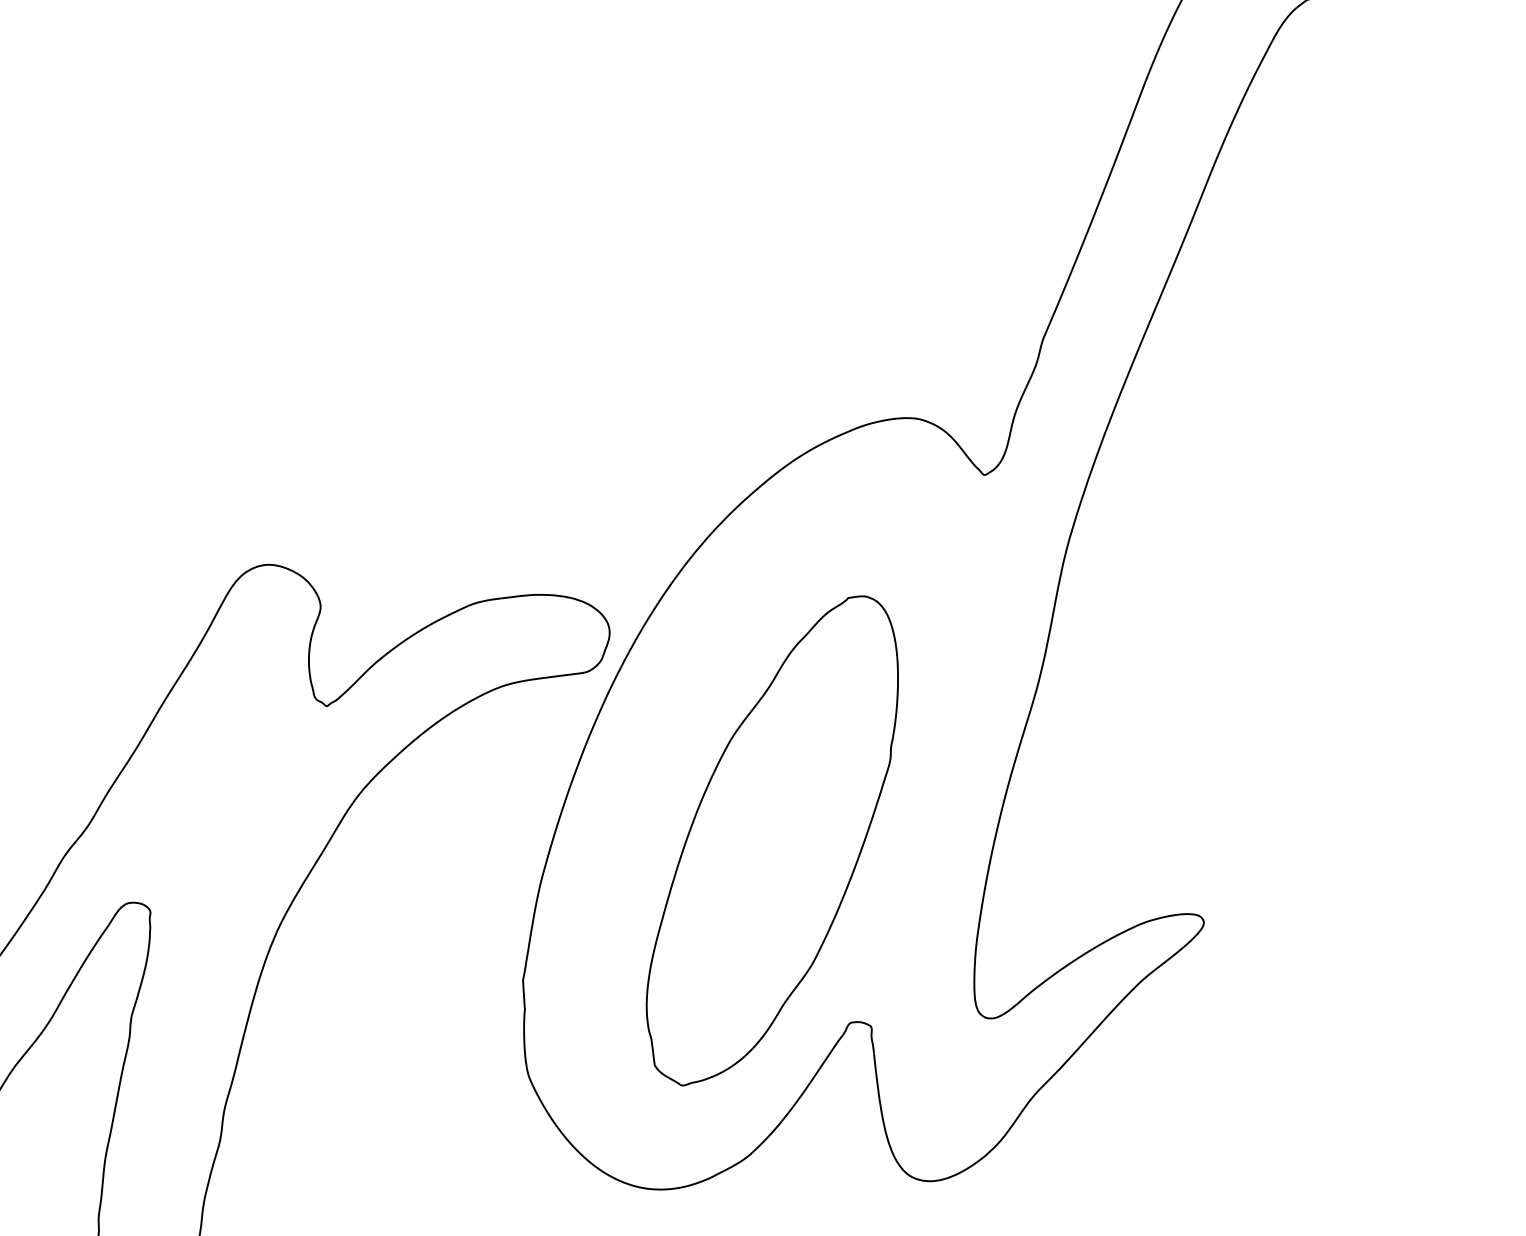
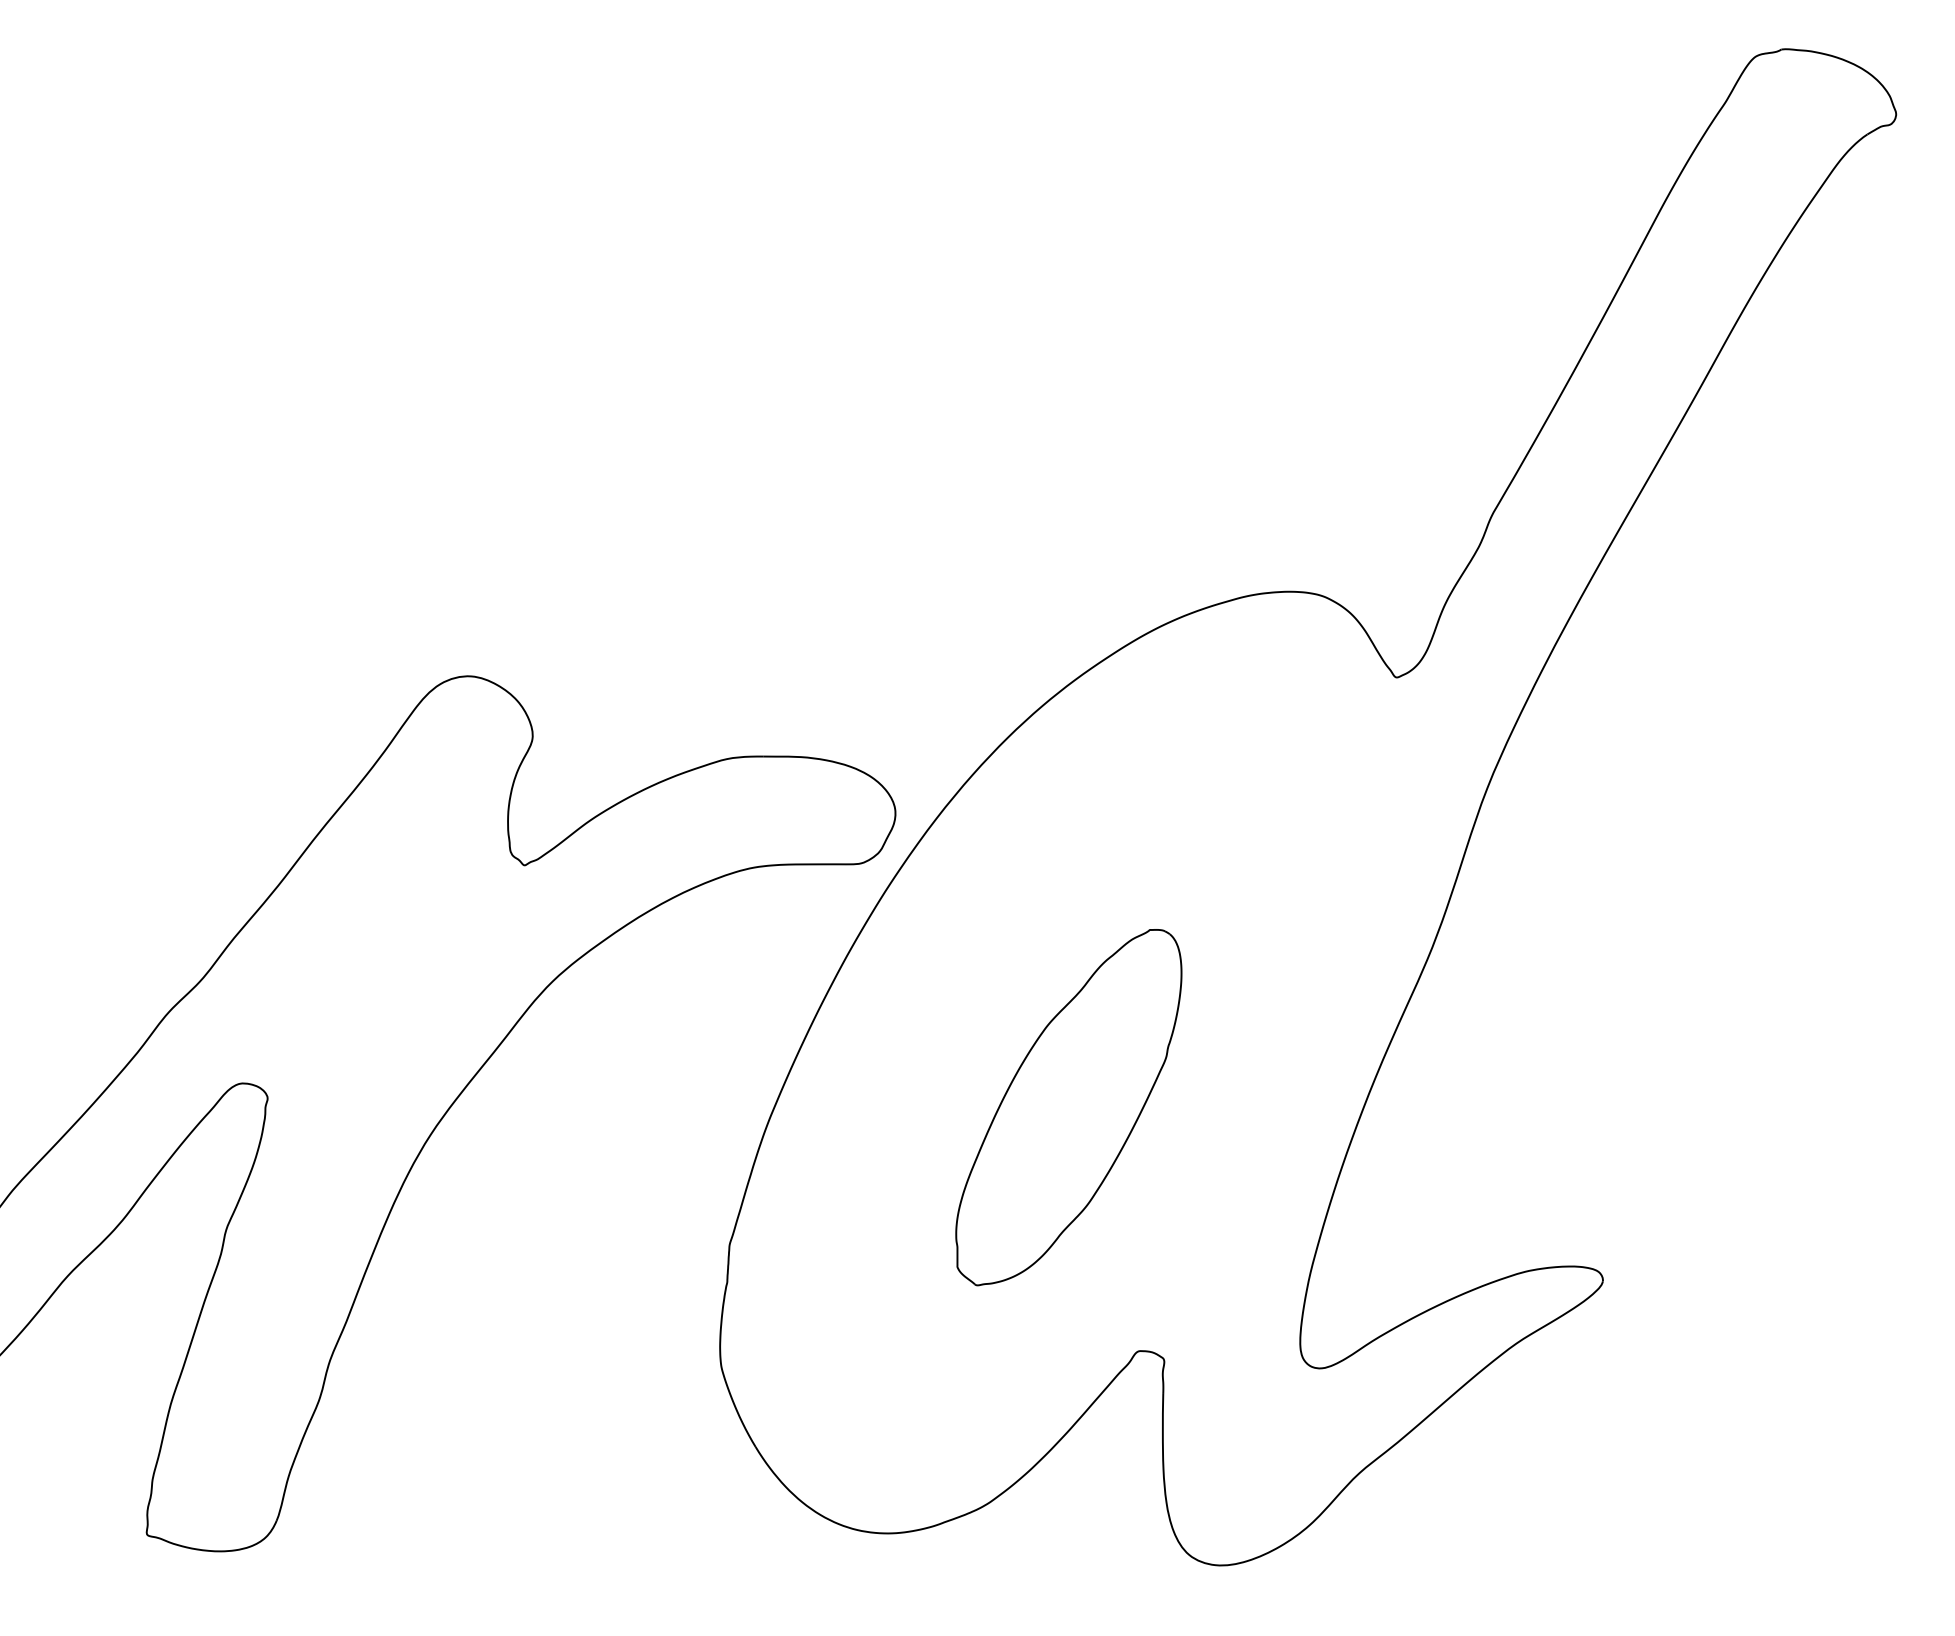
part: (772, 840) -> (1068, 1107), size x0.6

